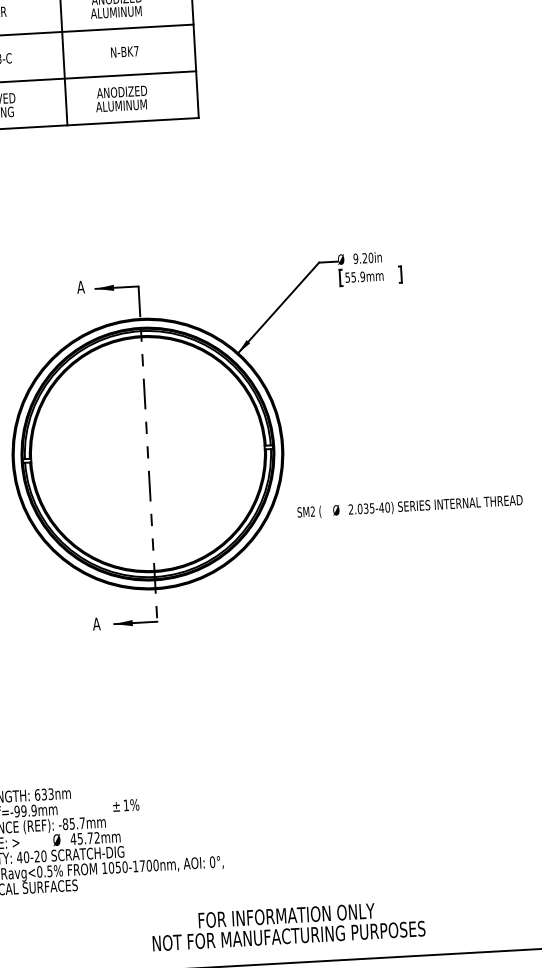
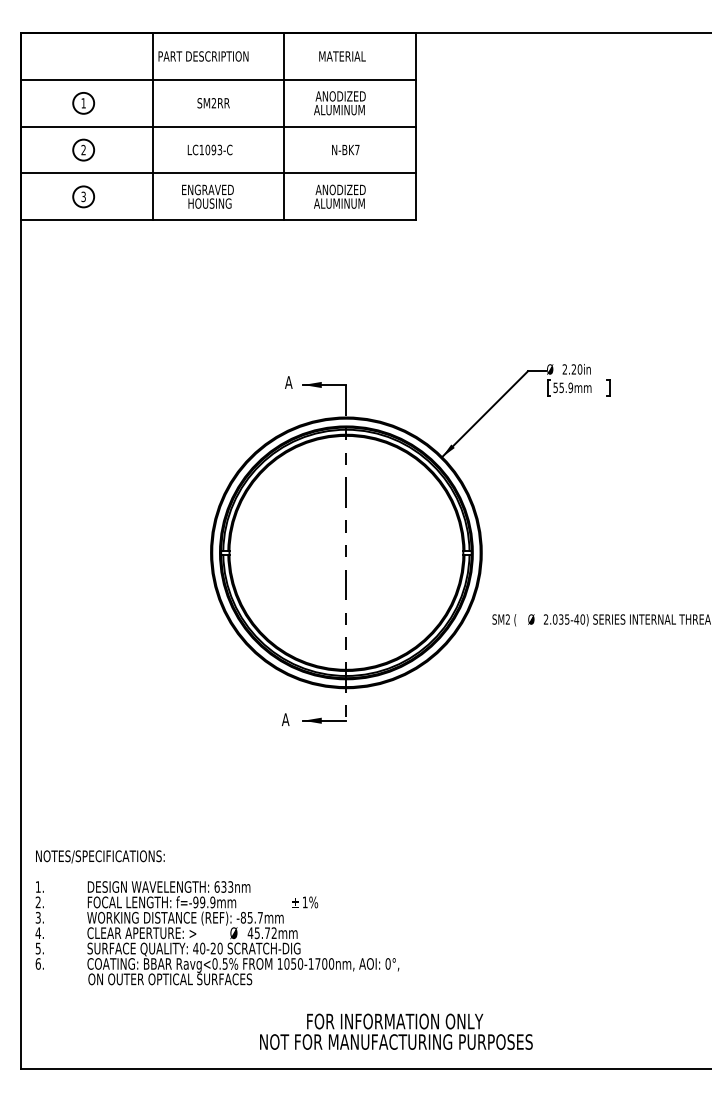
text: (355, 258) -> (564, 369), 9.20in -> 2.20in
text: (288, 925) -> (396, 1031), moved

